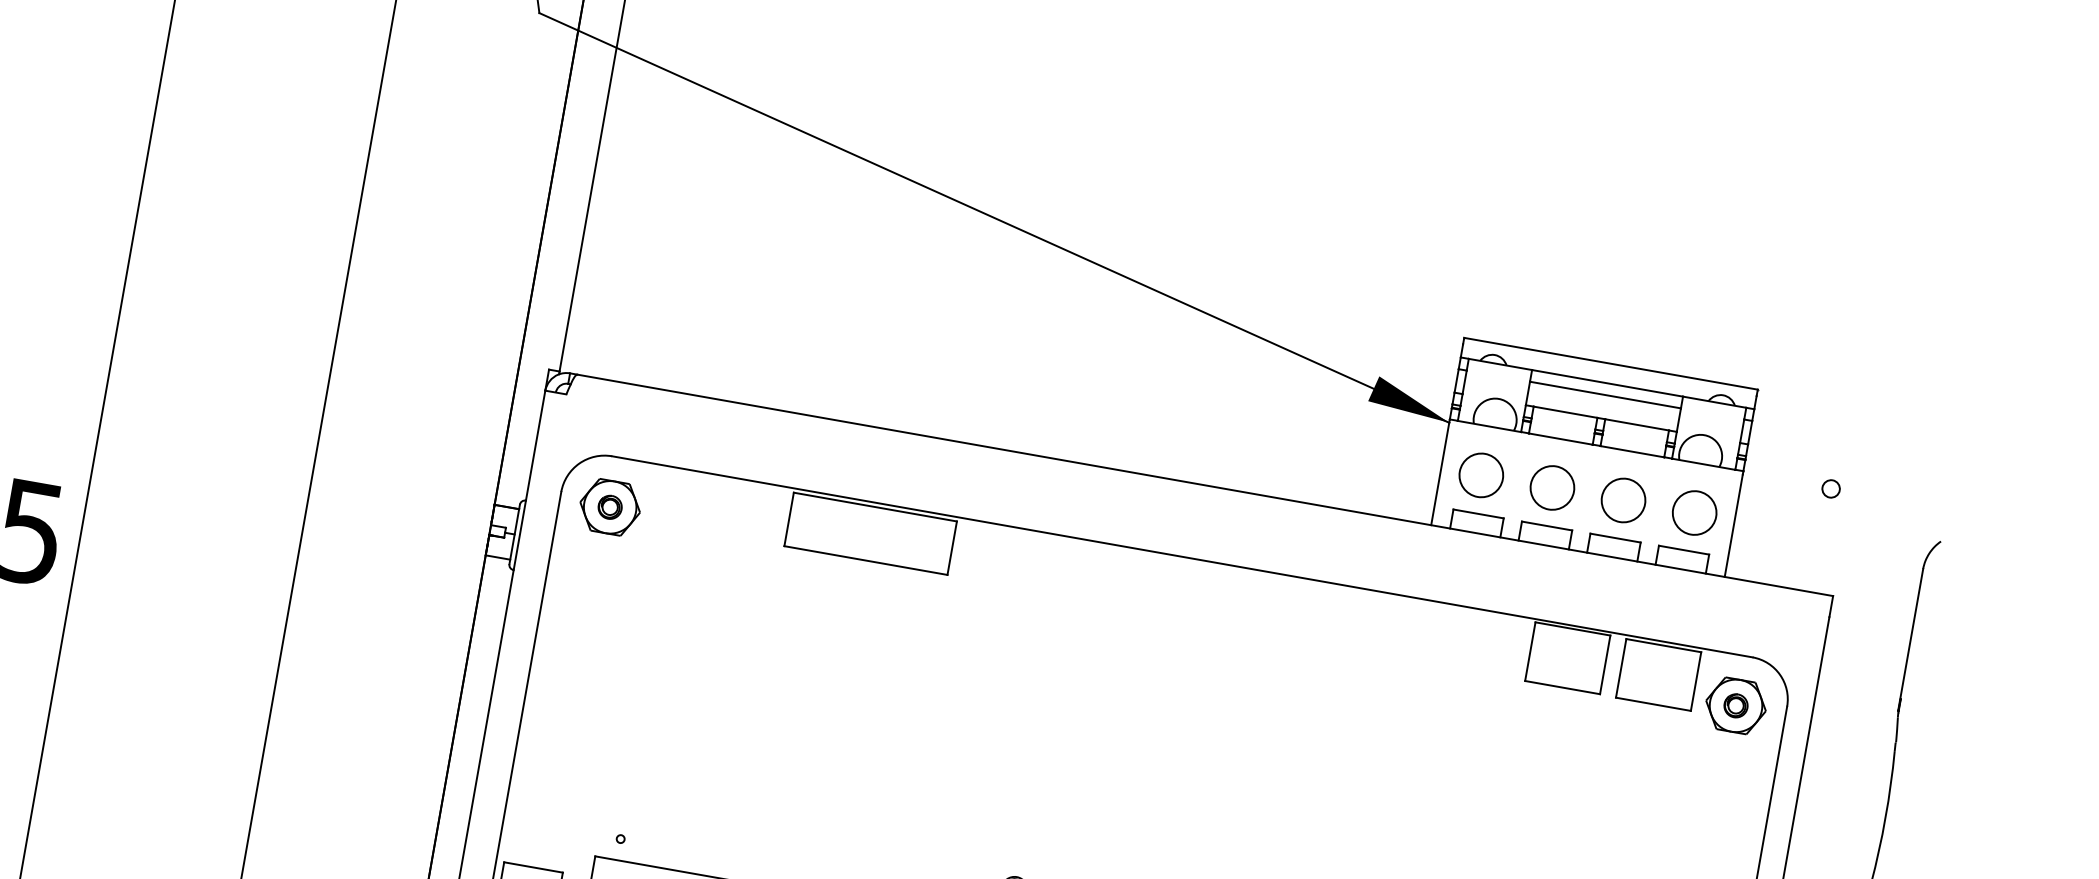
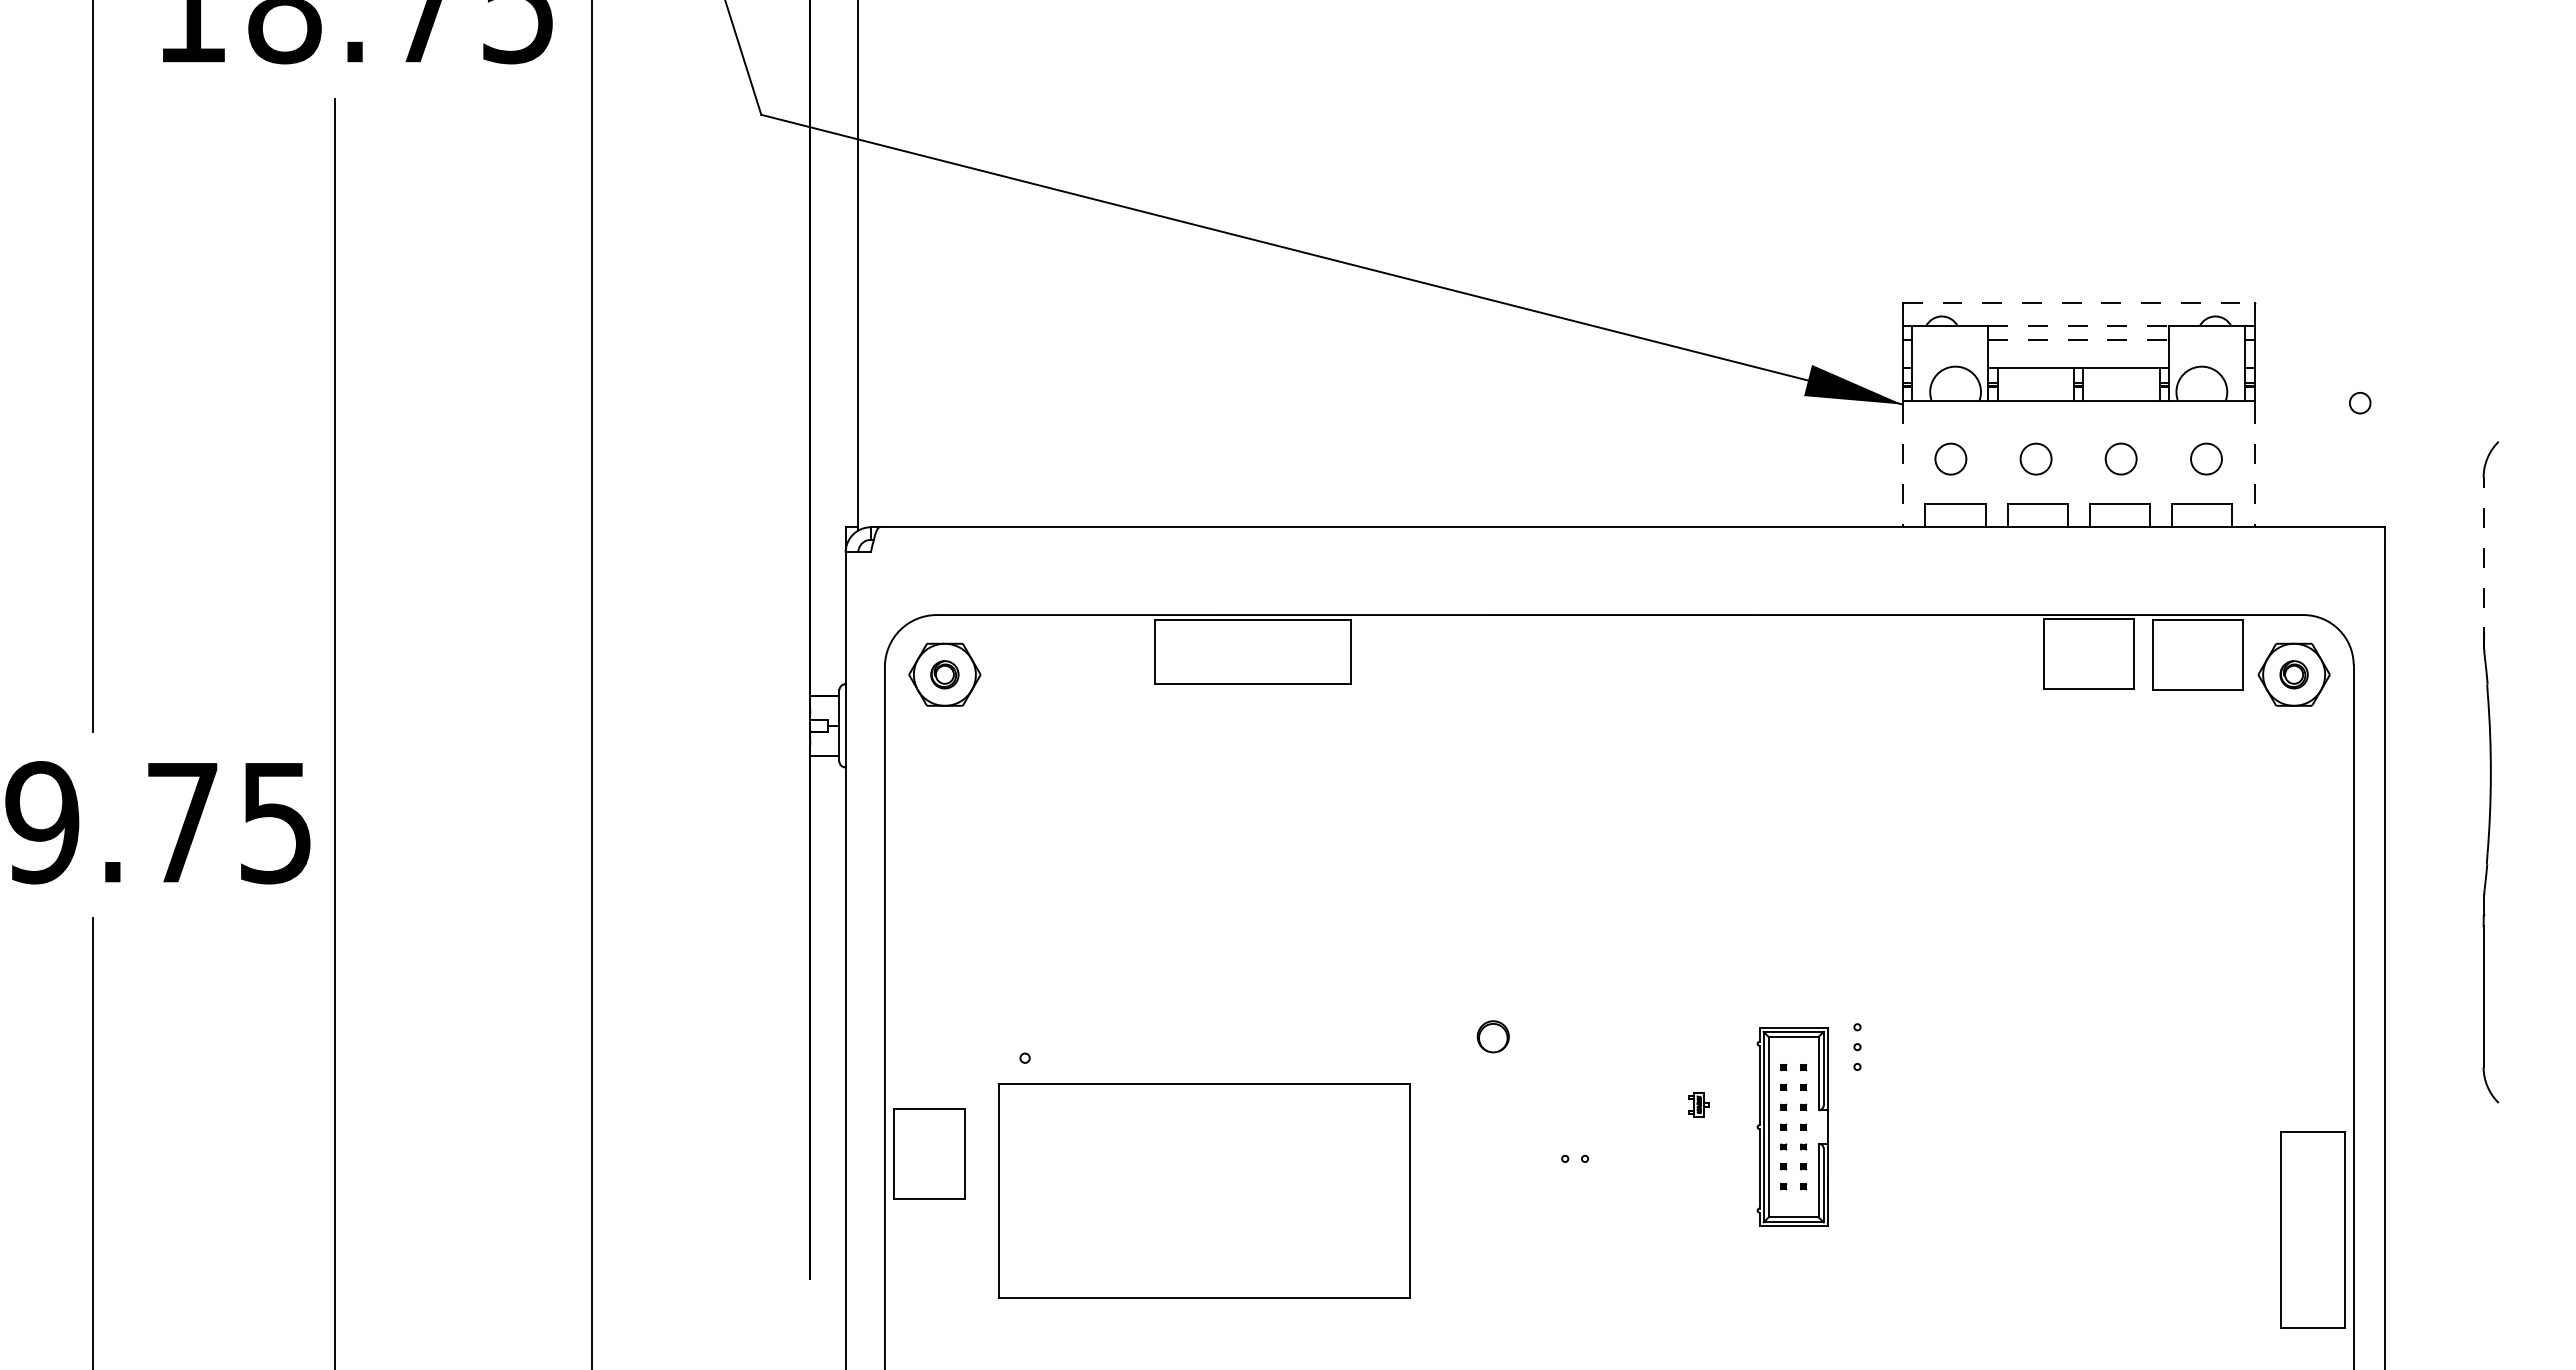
line: (1610, 363) -> (2078, 302), solid -> dashed
line: (1608, 383) -> (2079, 326), solid -> dashed
line: (1606, 395) -> (2079, 340), solid -> dashed
line: (1439, 474) -> (1902, 466), solid -> dashed
circle: (1481, 474) -> (1950, 458), size x0.6
circle: (1552, 487) -> (2035, 458), size x0.6
circle: (1622, 499) -> (2120, 458), size x0.6
circle: (1694, 512) -> (2206, 458), size x0.6
line: (1733, 526) -> (2254, 466), solid -> dashed
line: (1910, 640) -> (2483, 562), solid -> dashed

